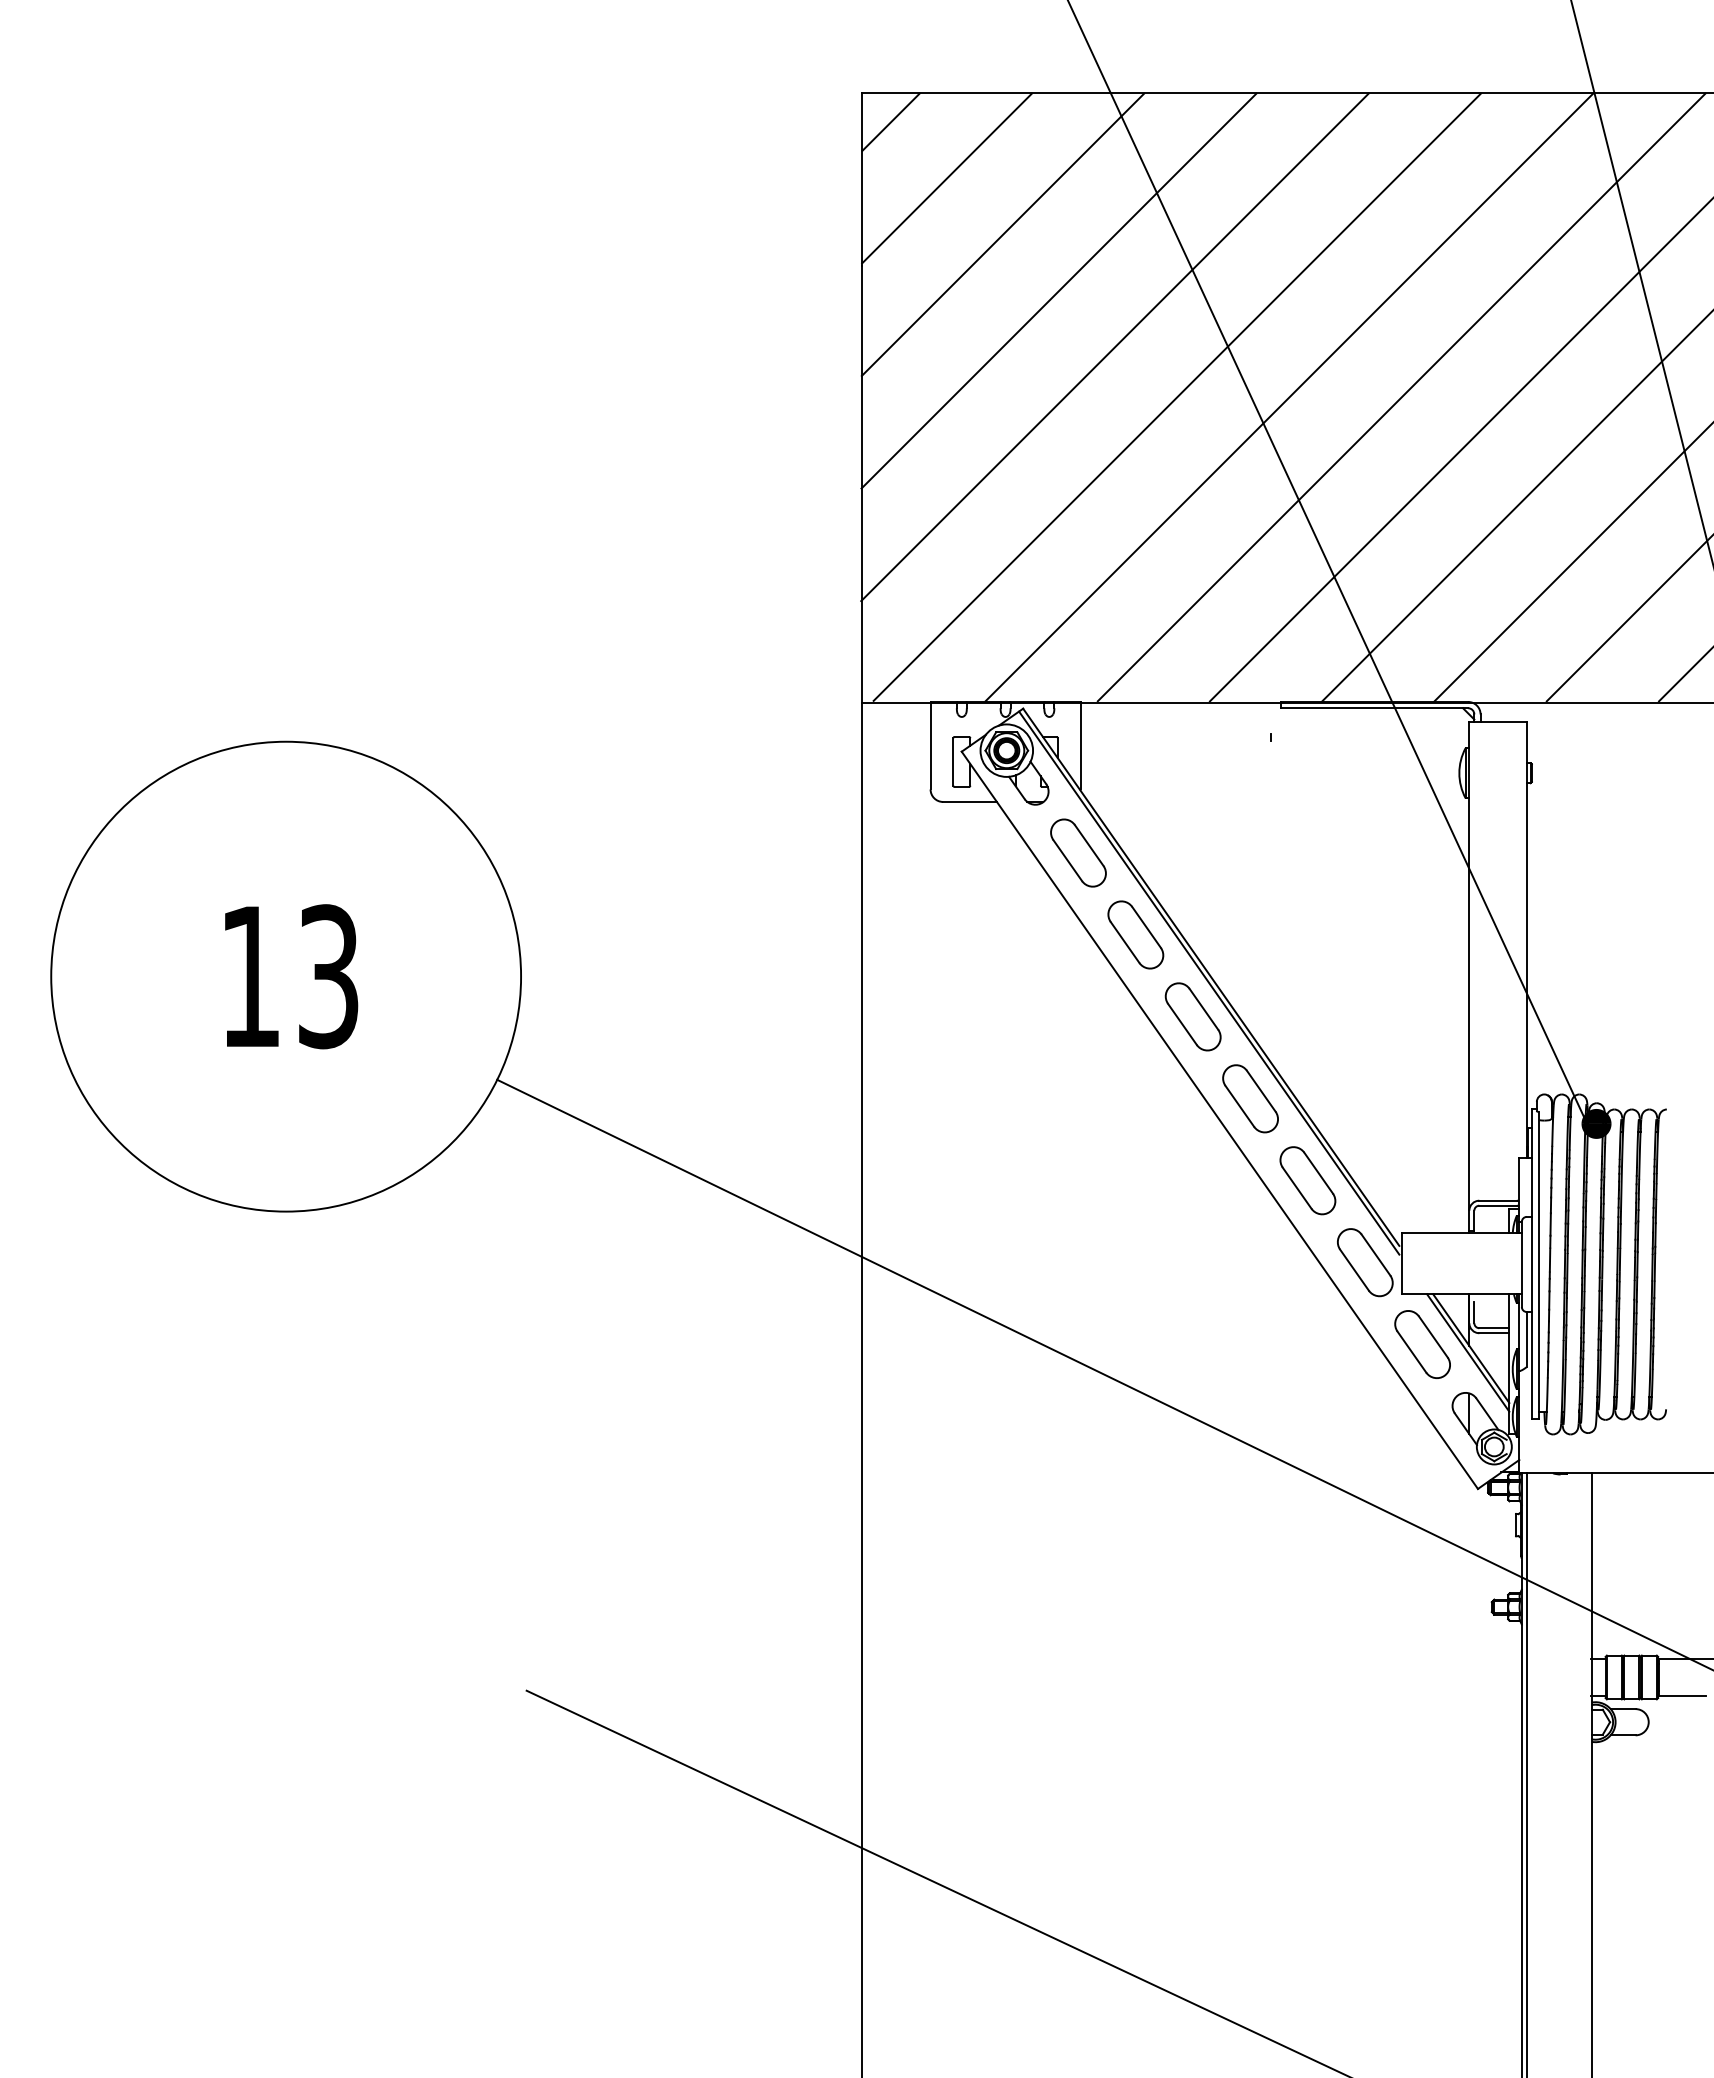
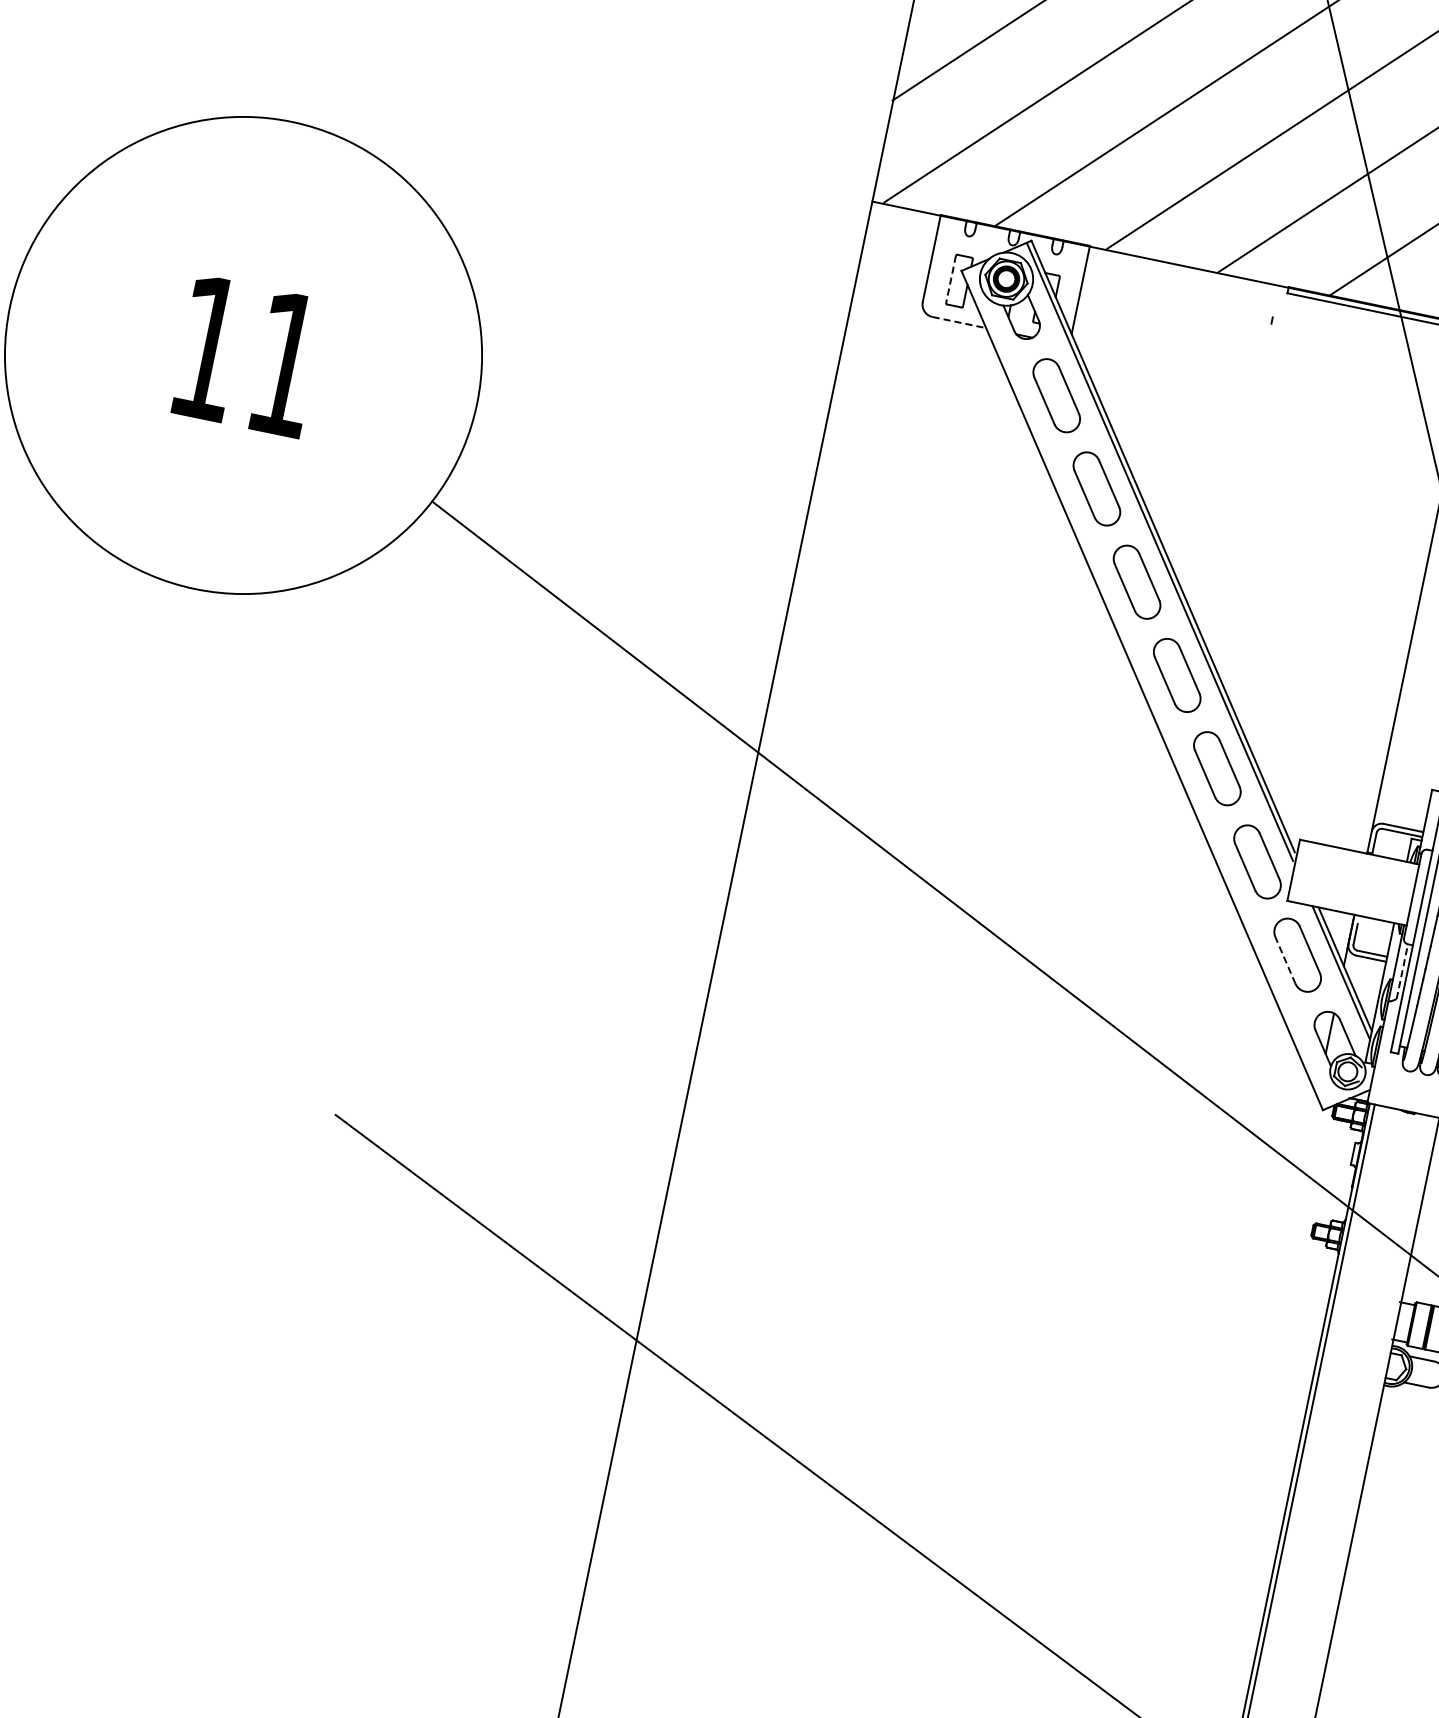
line: (953, 761) -> (951, 278), solid -> dashed
line: (970, 801) -> (959, 322), solid -> dashed
text: (328, 976) -> (285, 364), 13 -> 11
line: (1526, 1339) -> (1401, 971), solid -> dashed
line: (1411, 1351) -> (1285, 959), solid -> dashed

